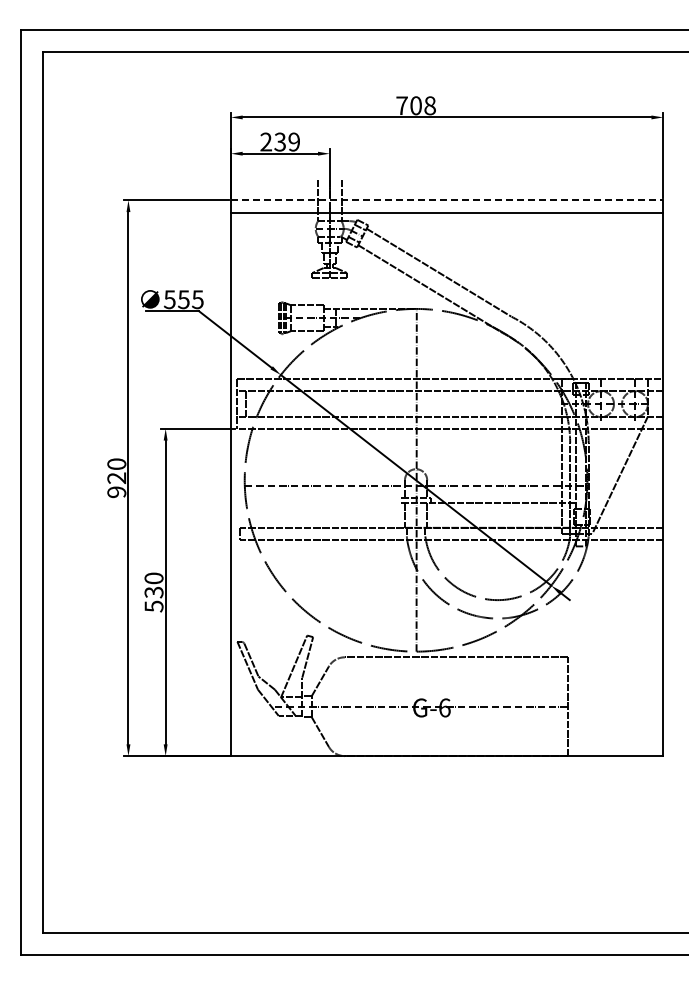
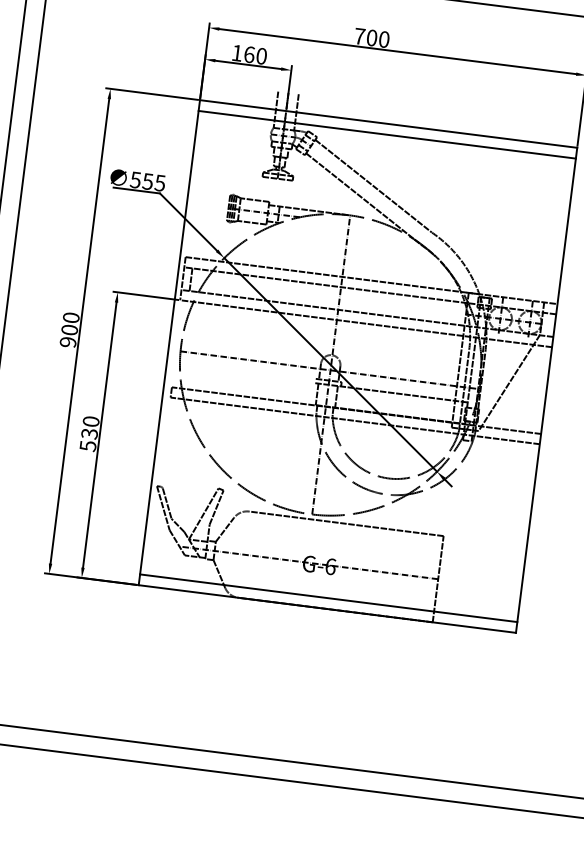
text: (429, 105) -> (383, 39), 708 -> 700
text: (280, 141) -> (249, 54), 239 -> 160
line: (447, 200) -> (388, 124), dashed -> solid
text: (116, 478) -> (69, 330), 920 -> 900
line: (446, 743) -> (328, 597), added

